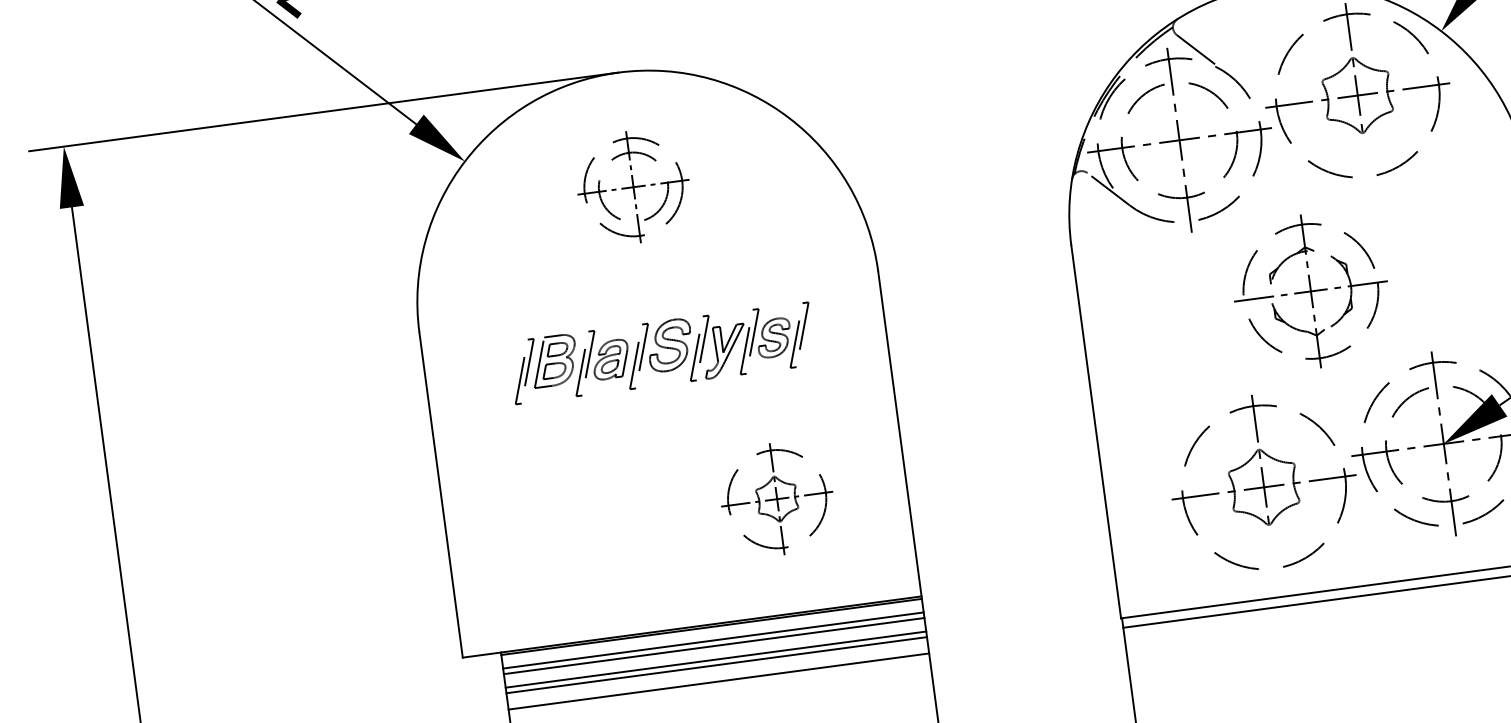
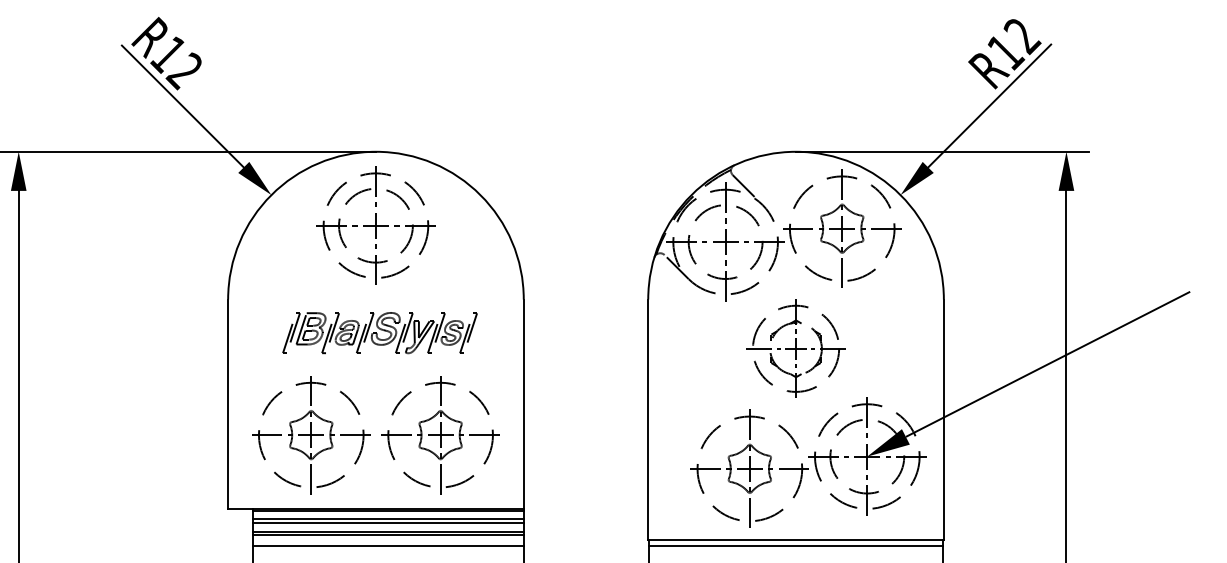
line: (1367, 163) -> (842, 272), added
part: (632, 187) -> (375, 225), size x1.67
part: (777, 499) -> (440, 435), size x1.67
part: (576, 526) -> (311, 435), added
line: (1272, 556) -> (749, 513), added

